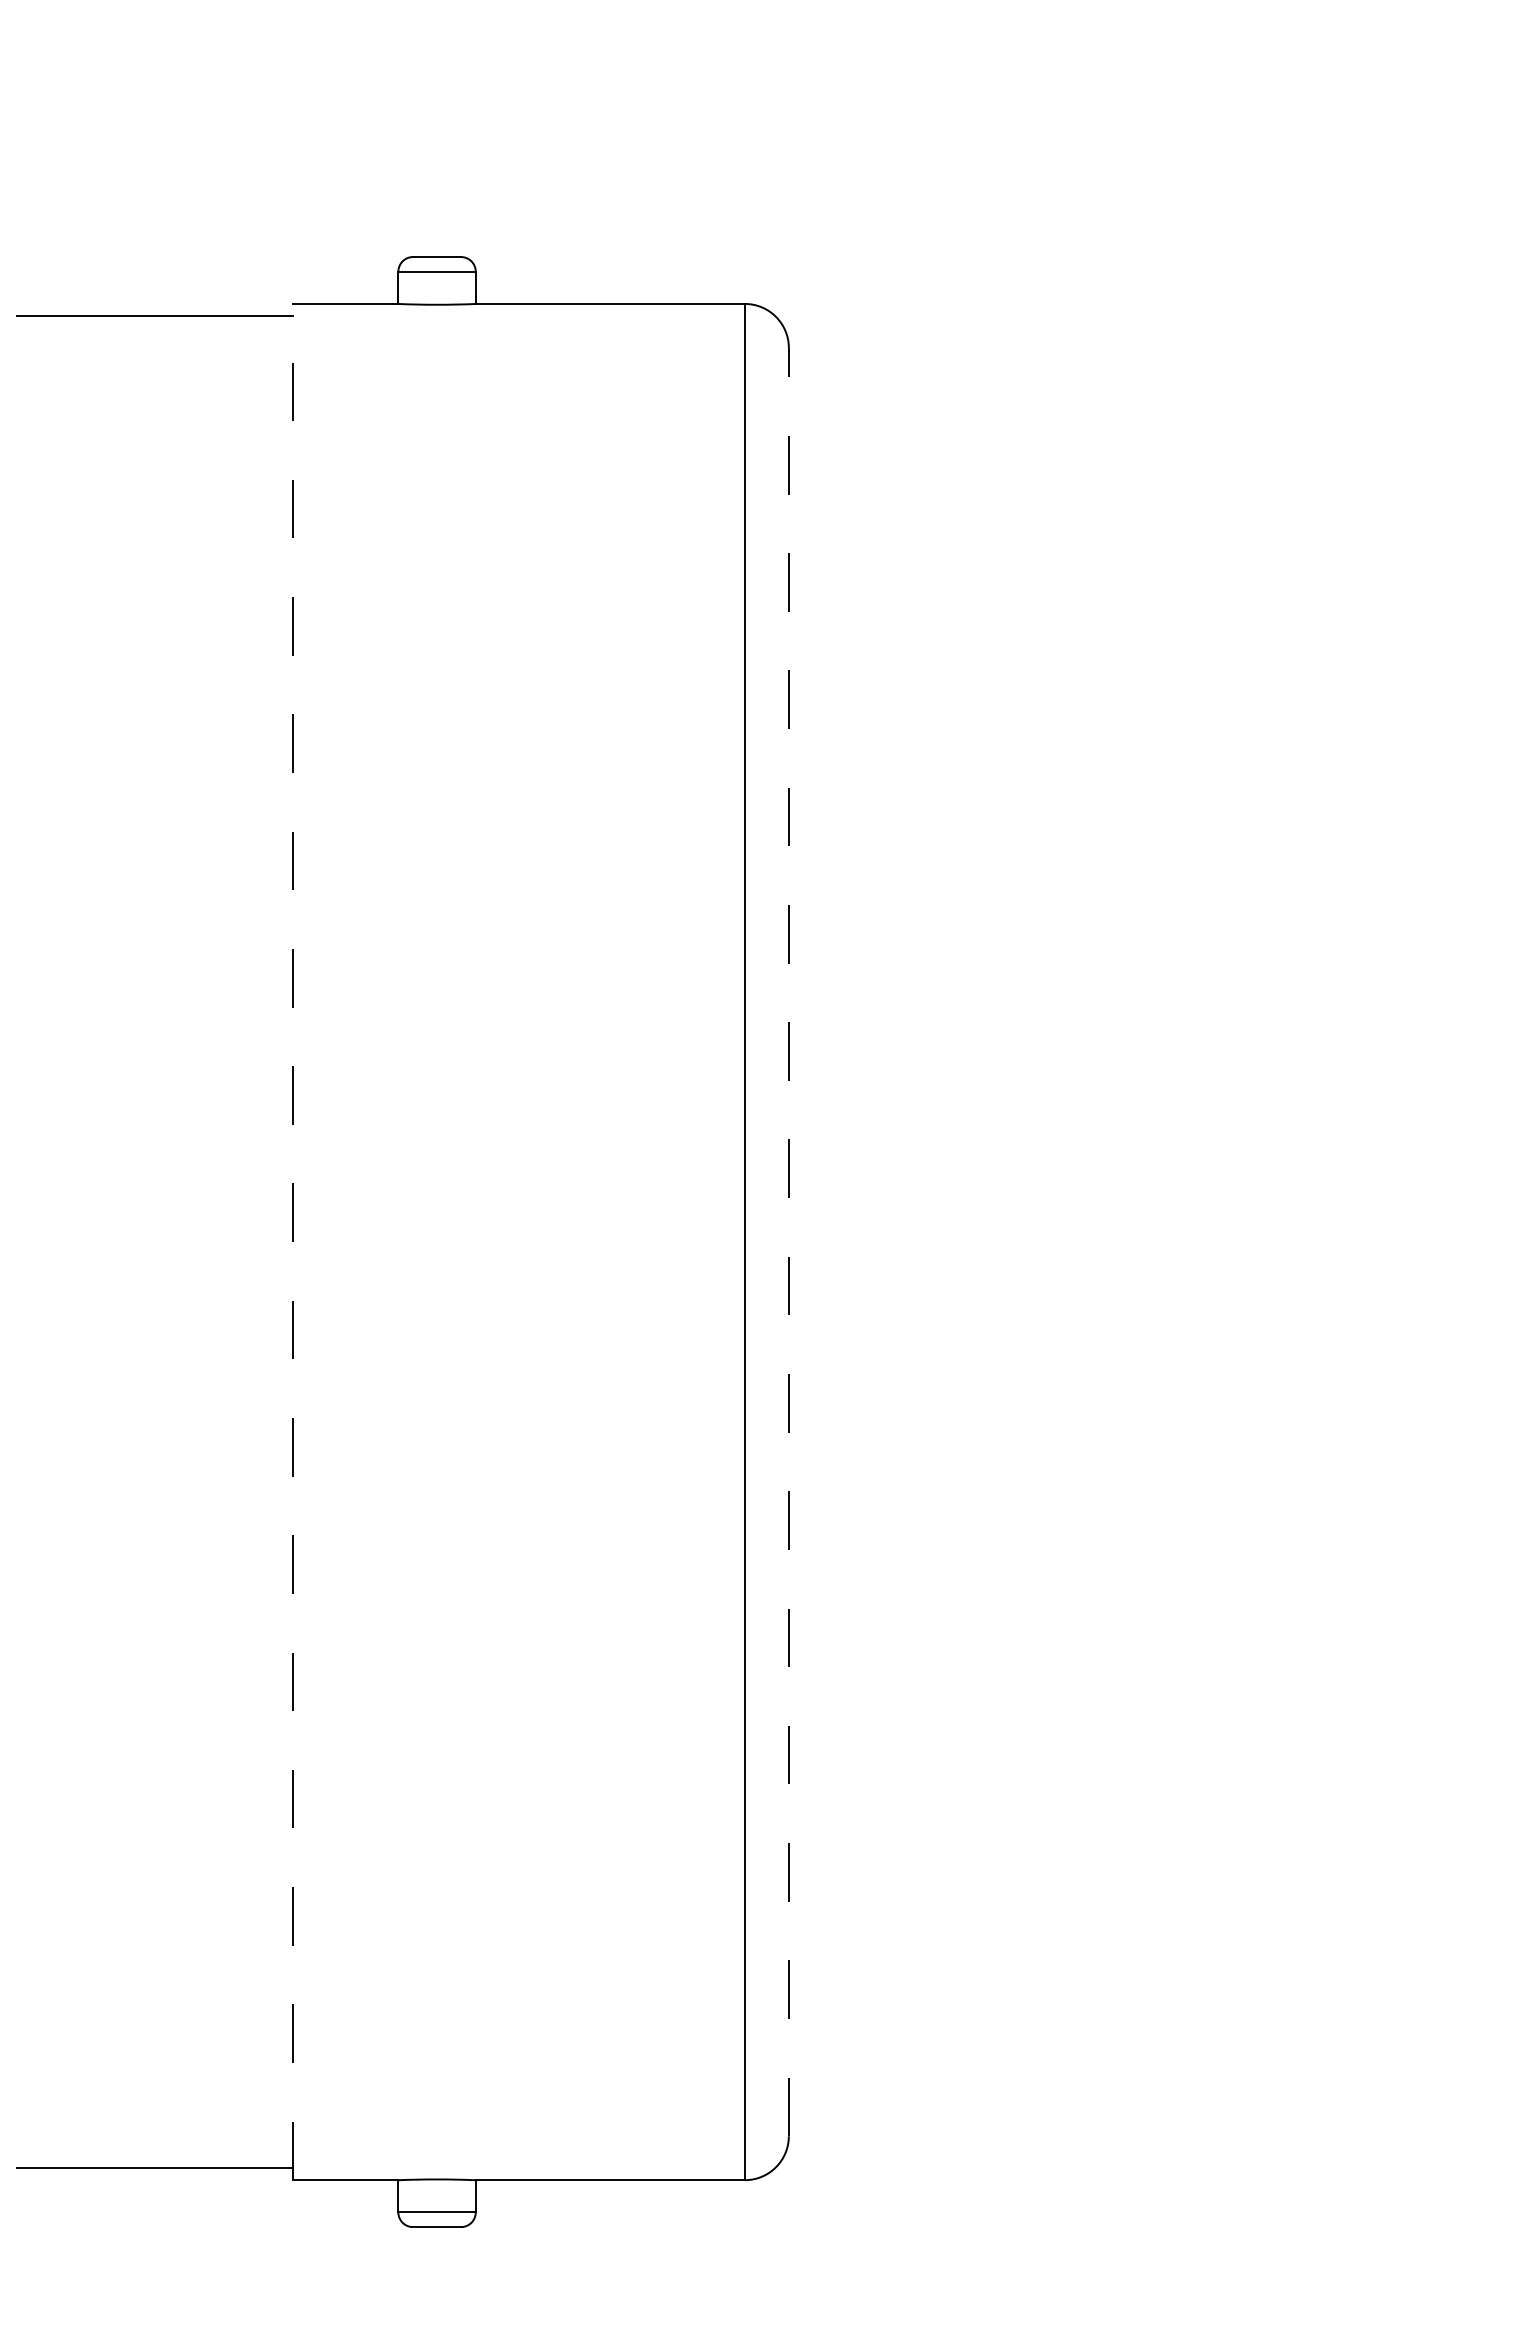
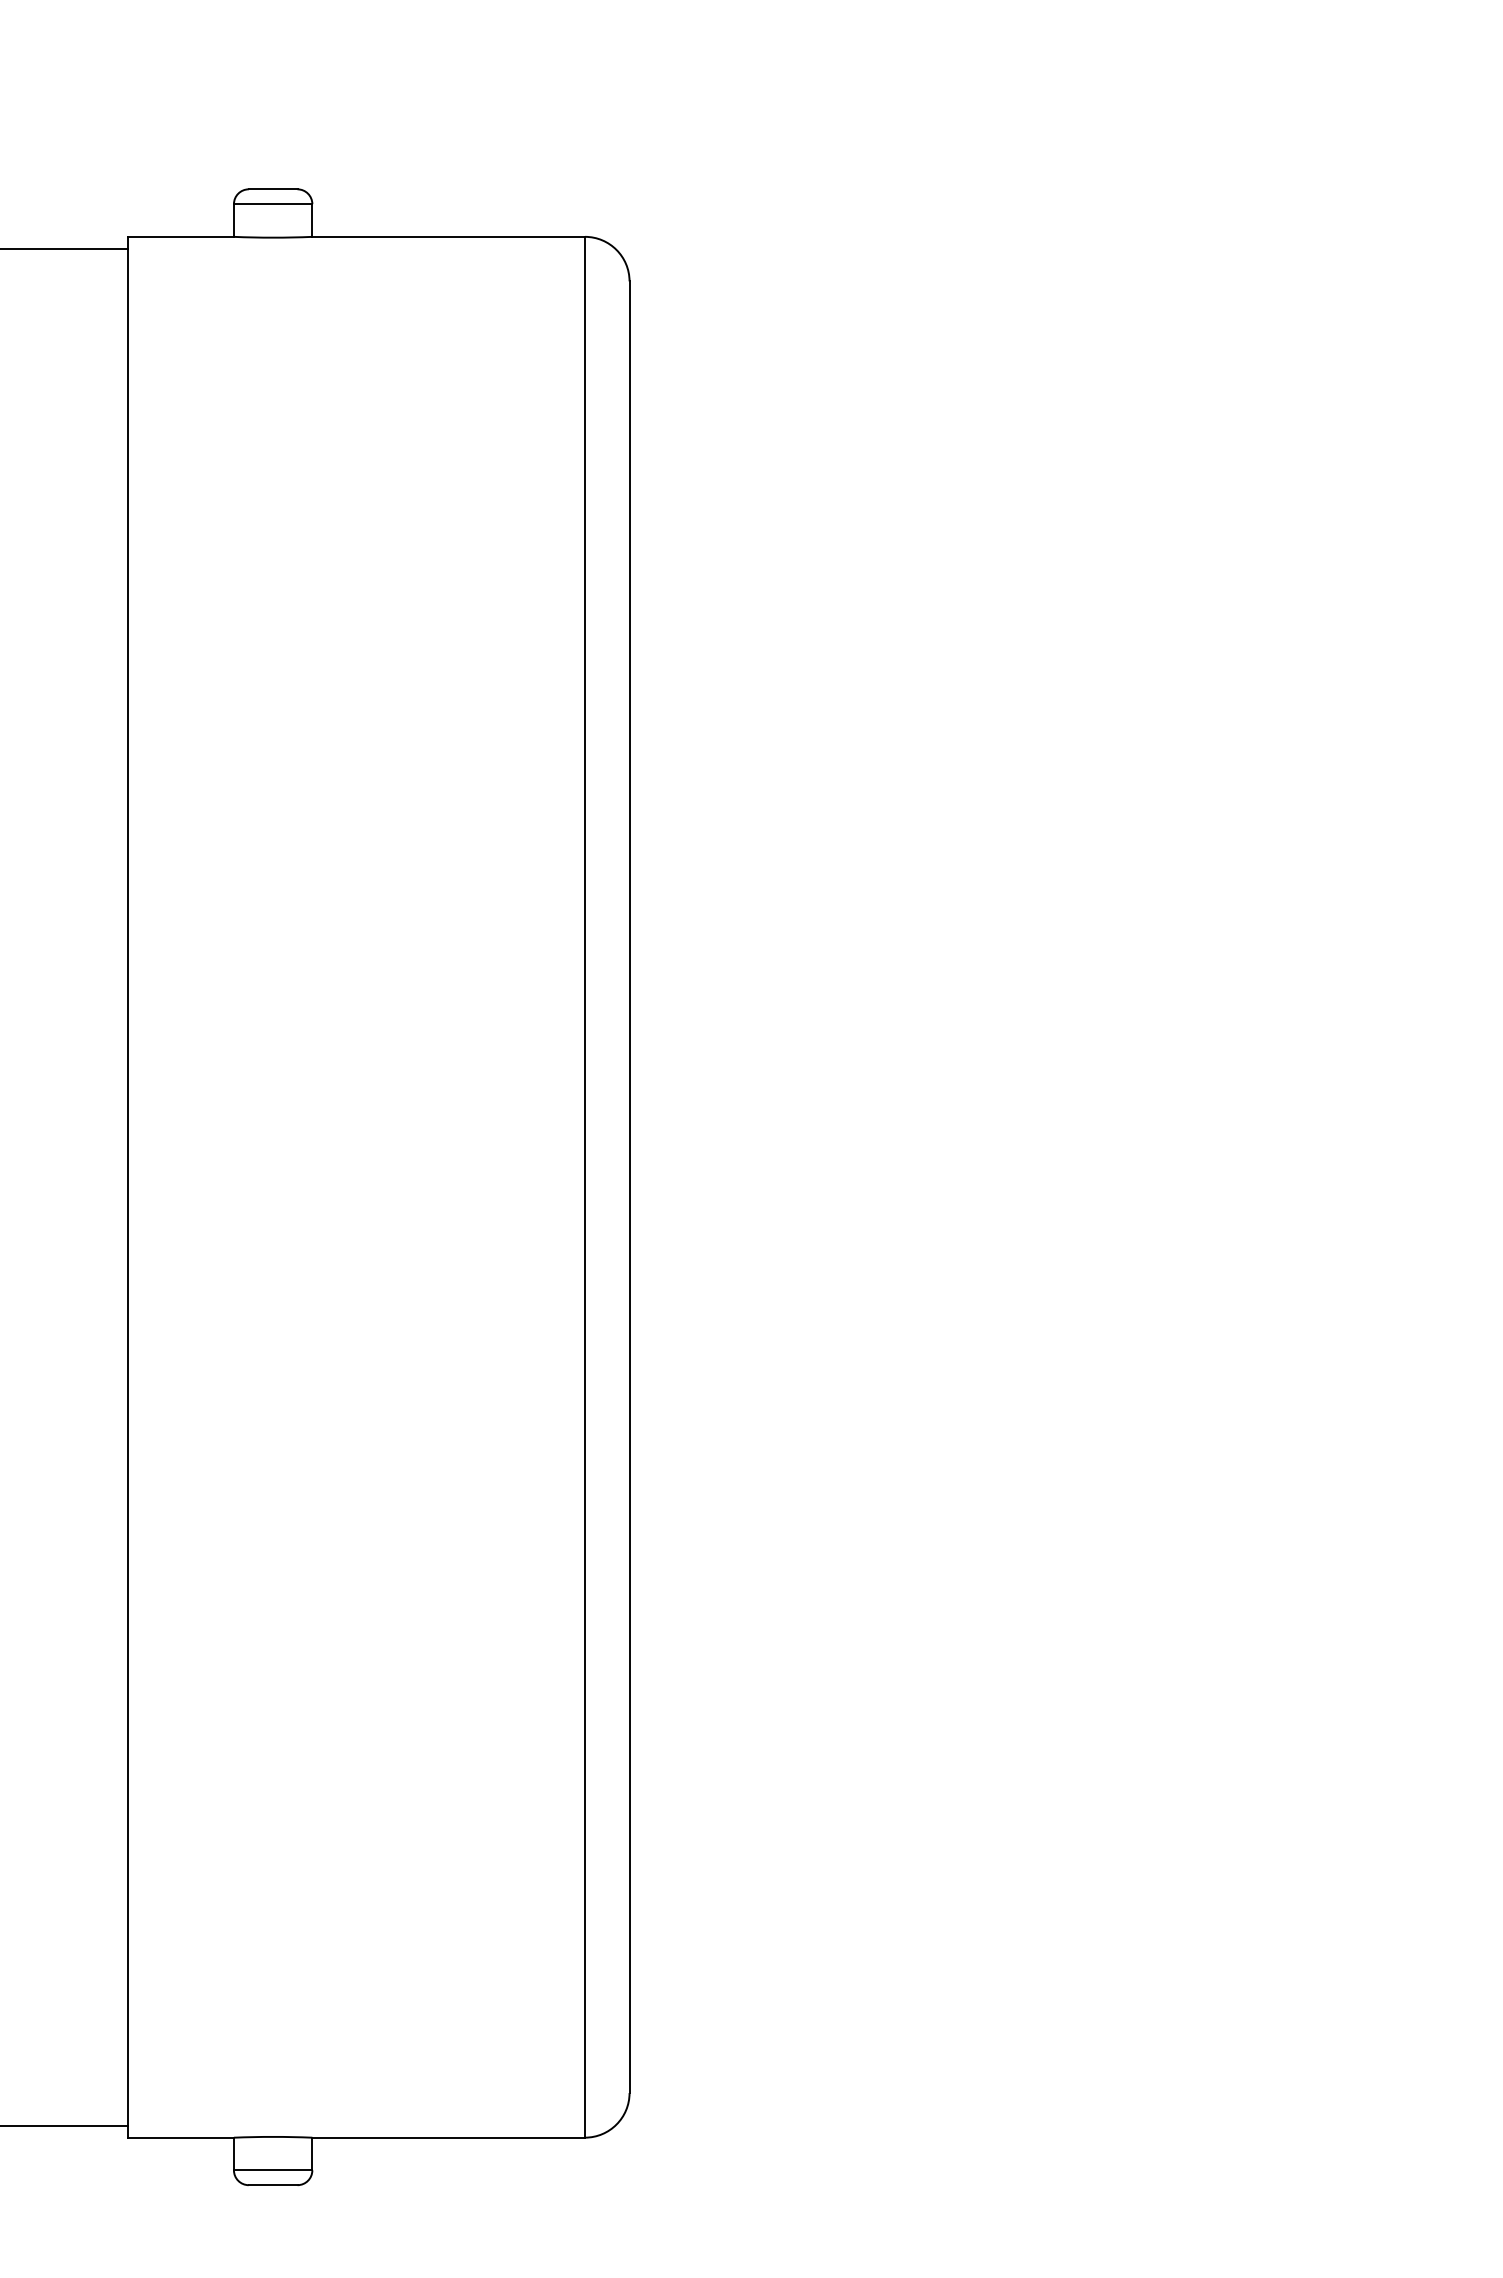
line: (293, 1241) -> (127, 1186), dashed -> solid
line: (788, 1241) -> (629, 1186), dashed -> solid

